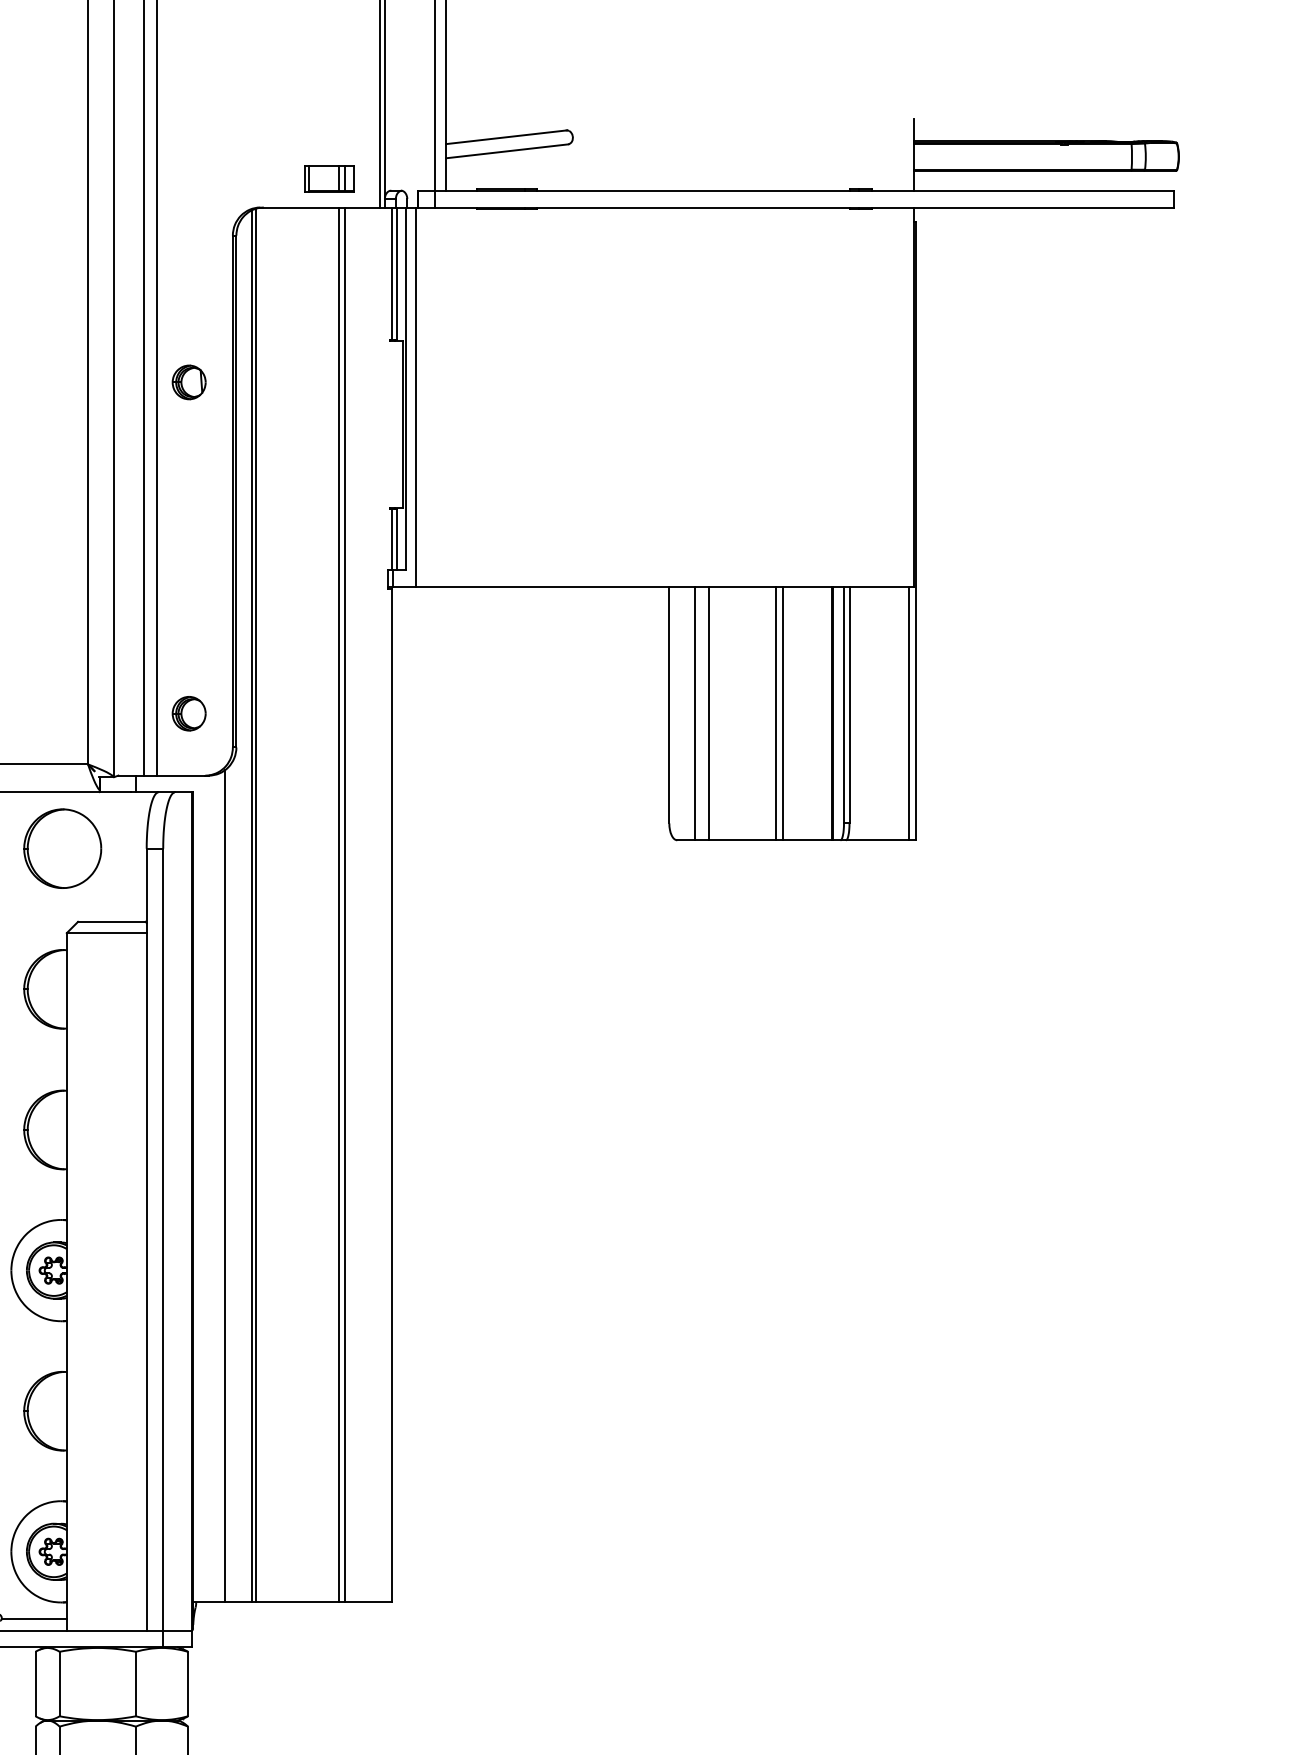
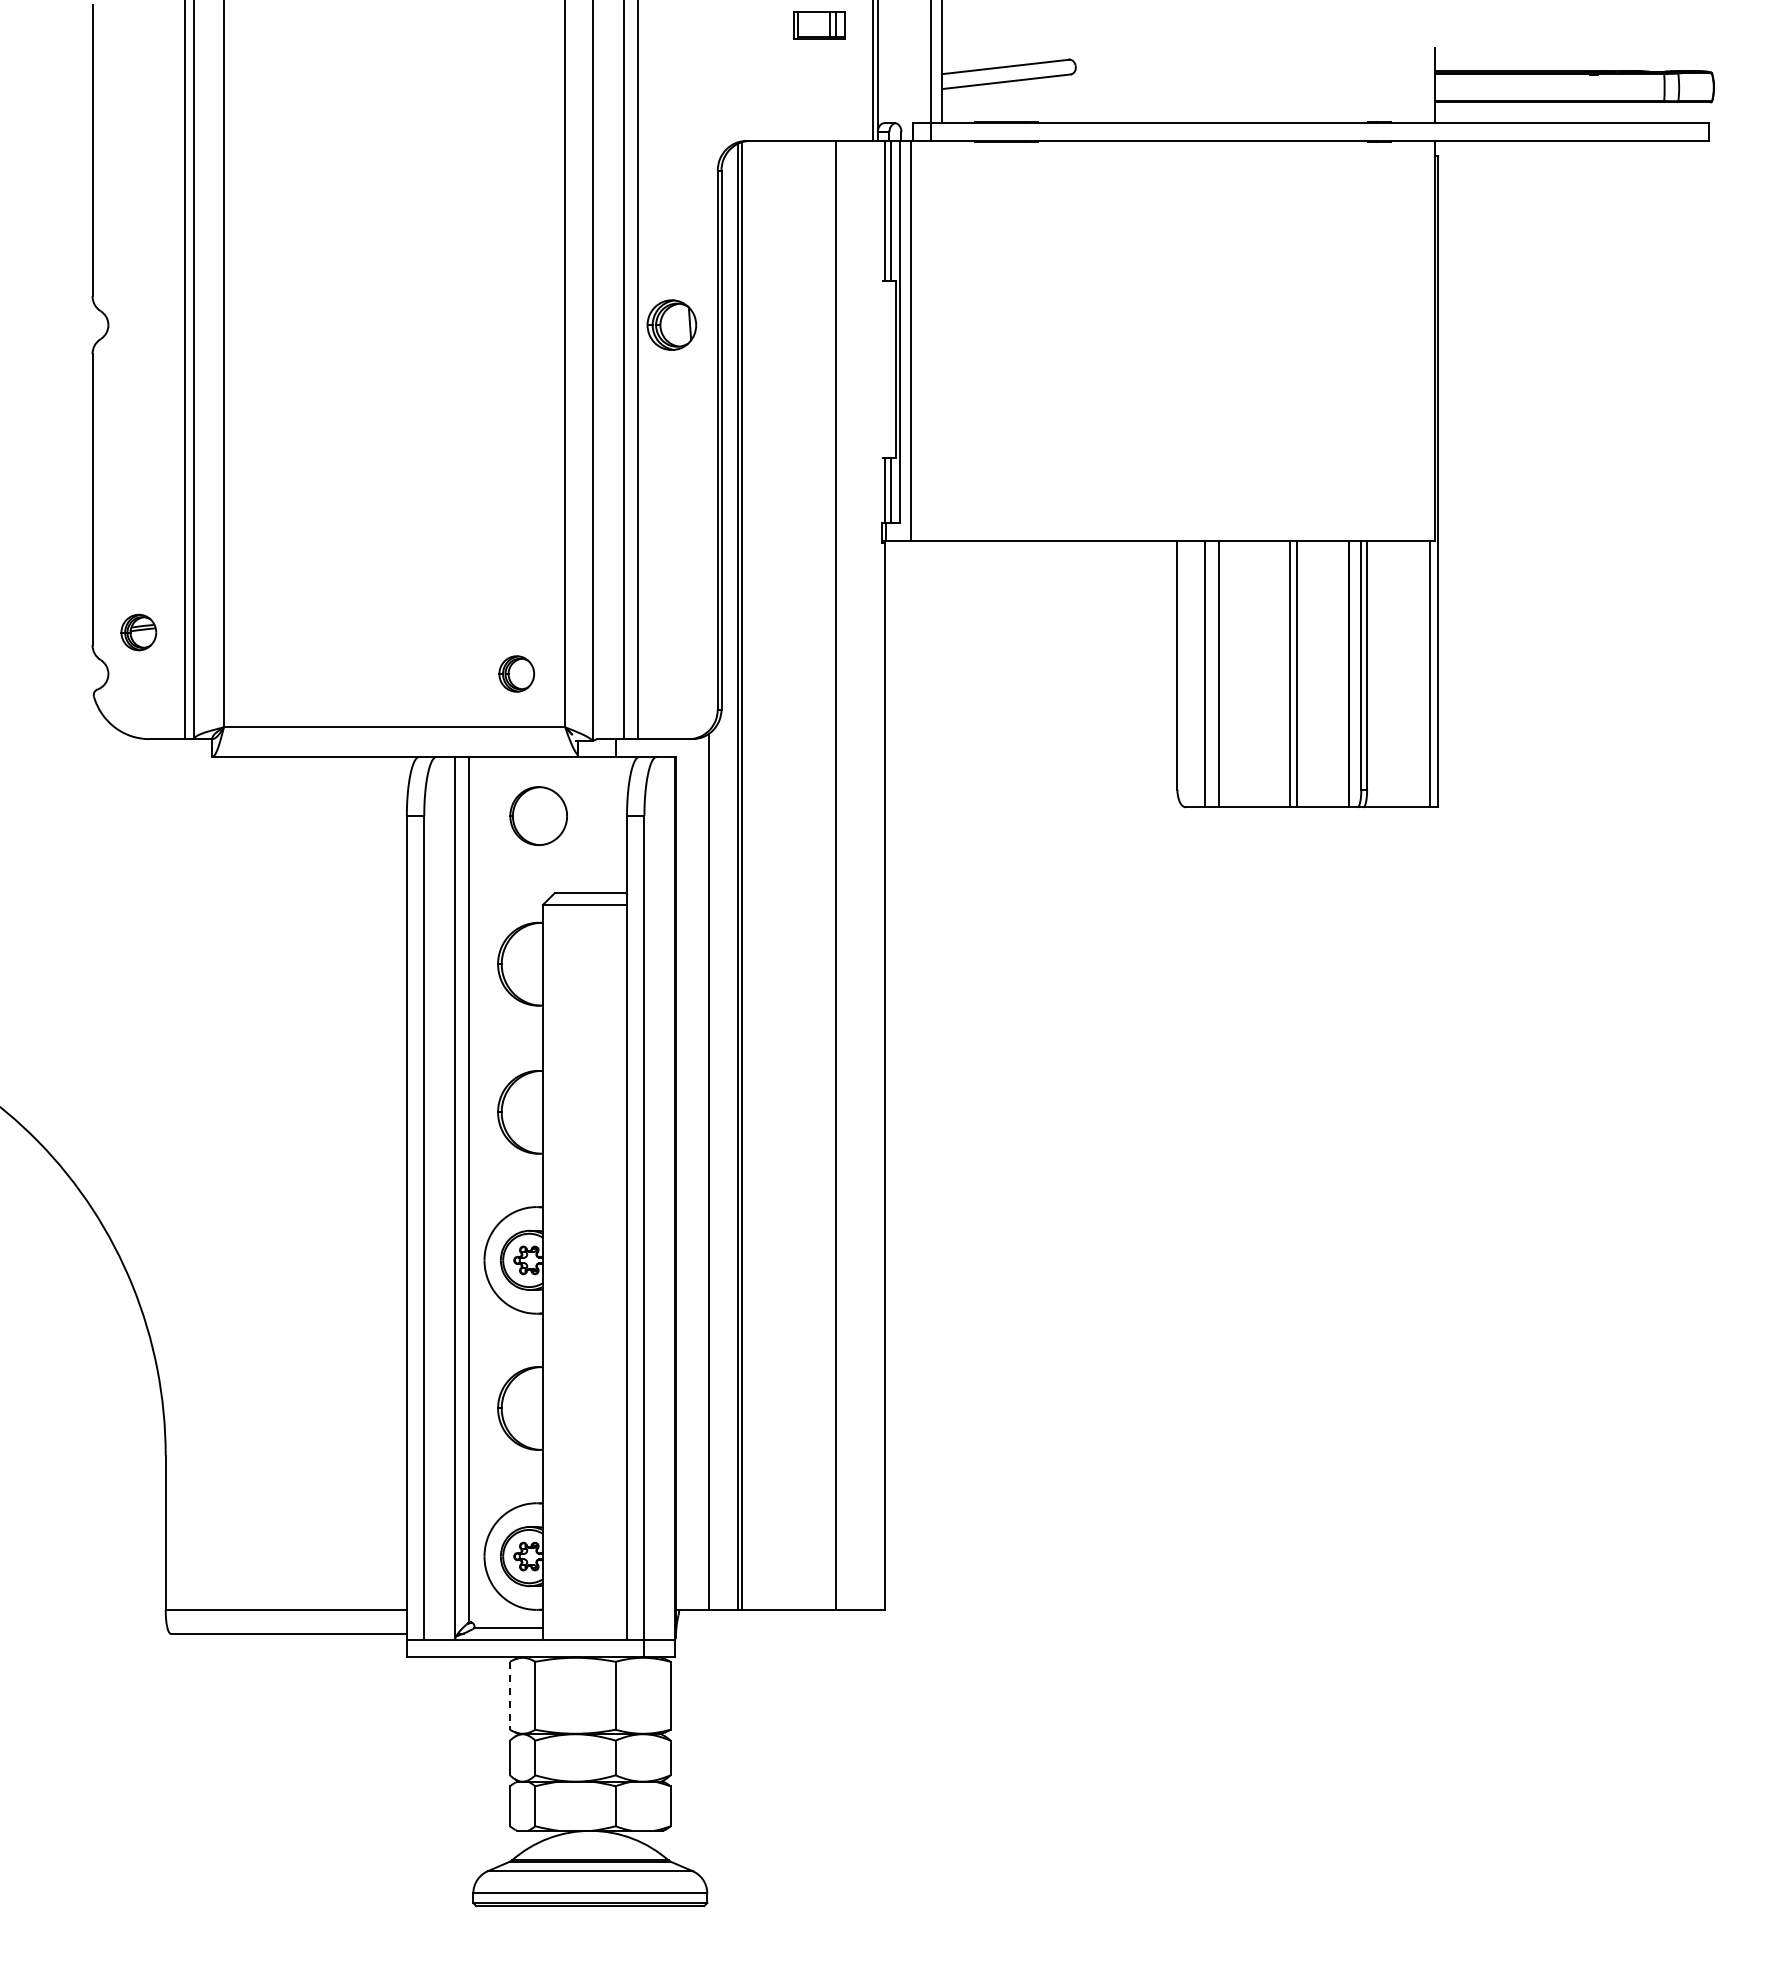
part: (329, 179) -> (819, 25), moved
part: (188, 381) -> (671, 324), size x1.4
part: (188, 713) -> (516, 673), moved
part: (62, 848) -> (538, 815), size x0.7
line: (338, 904) -> (829, 874), removed
line: (36, 1683) -> (510, 1695), solid -> dashed

